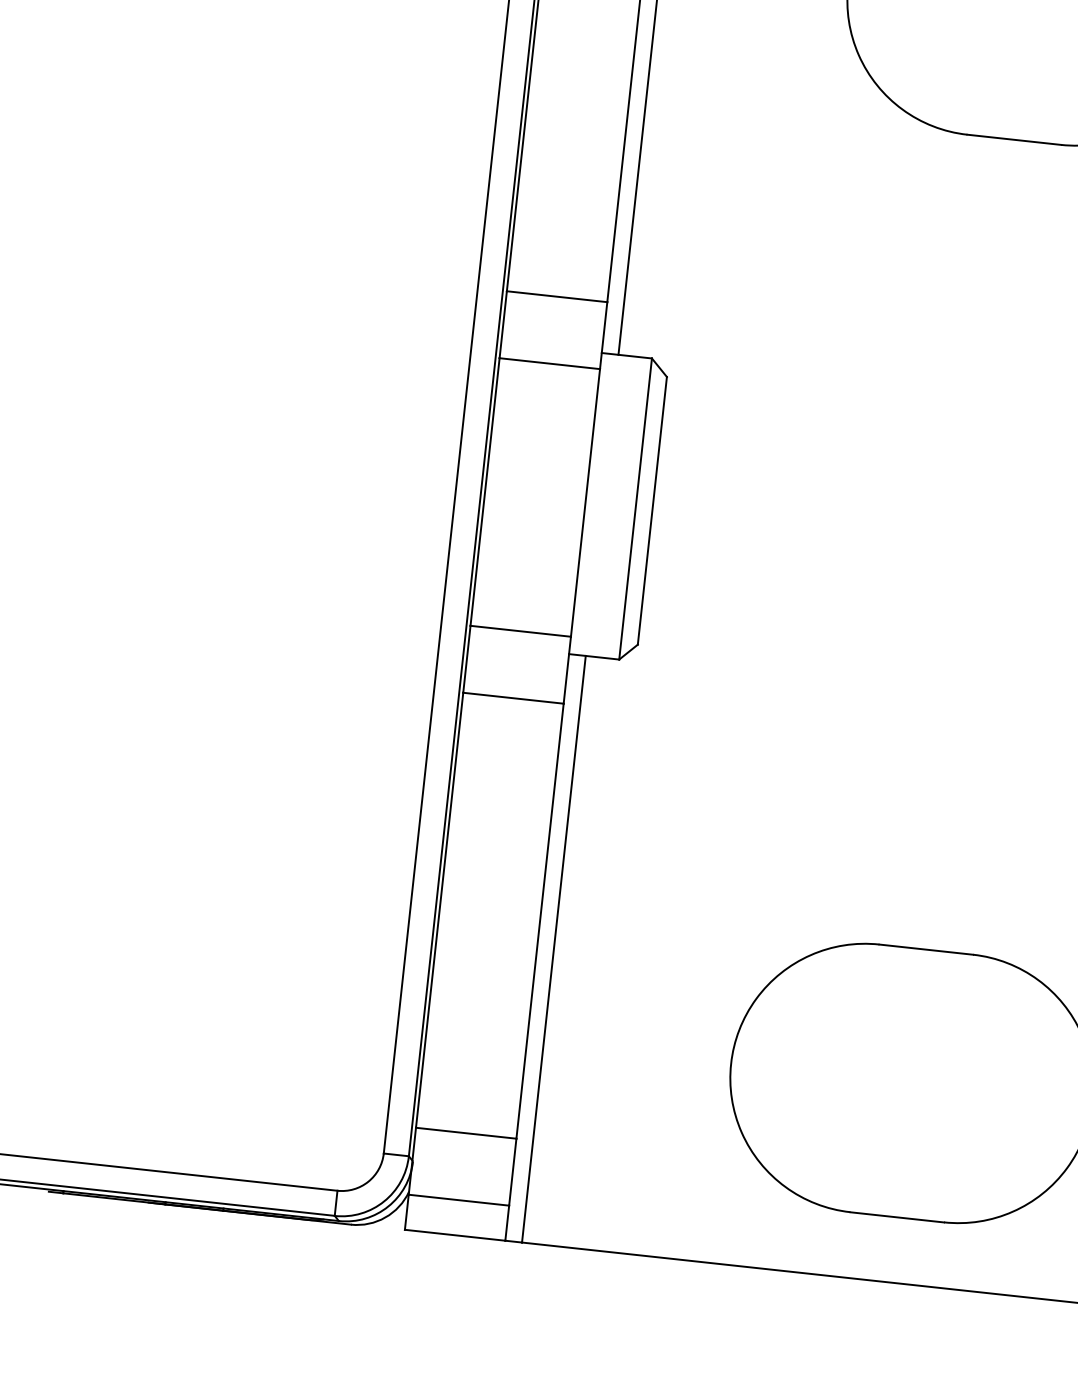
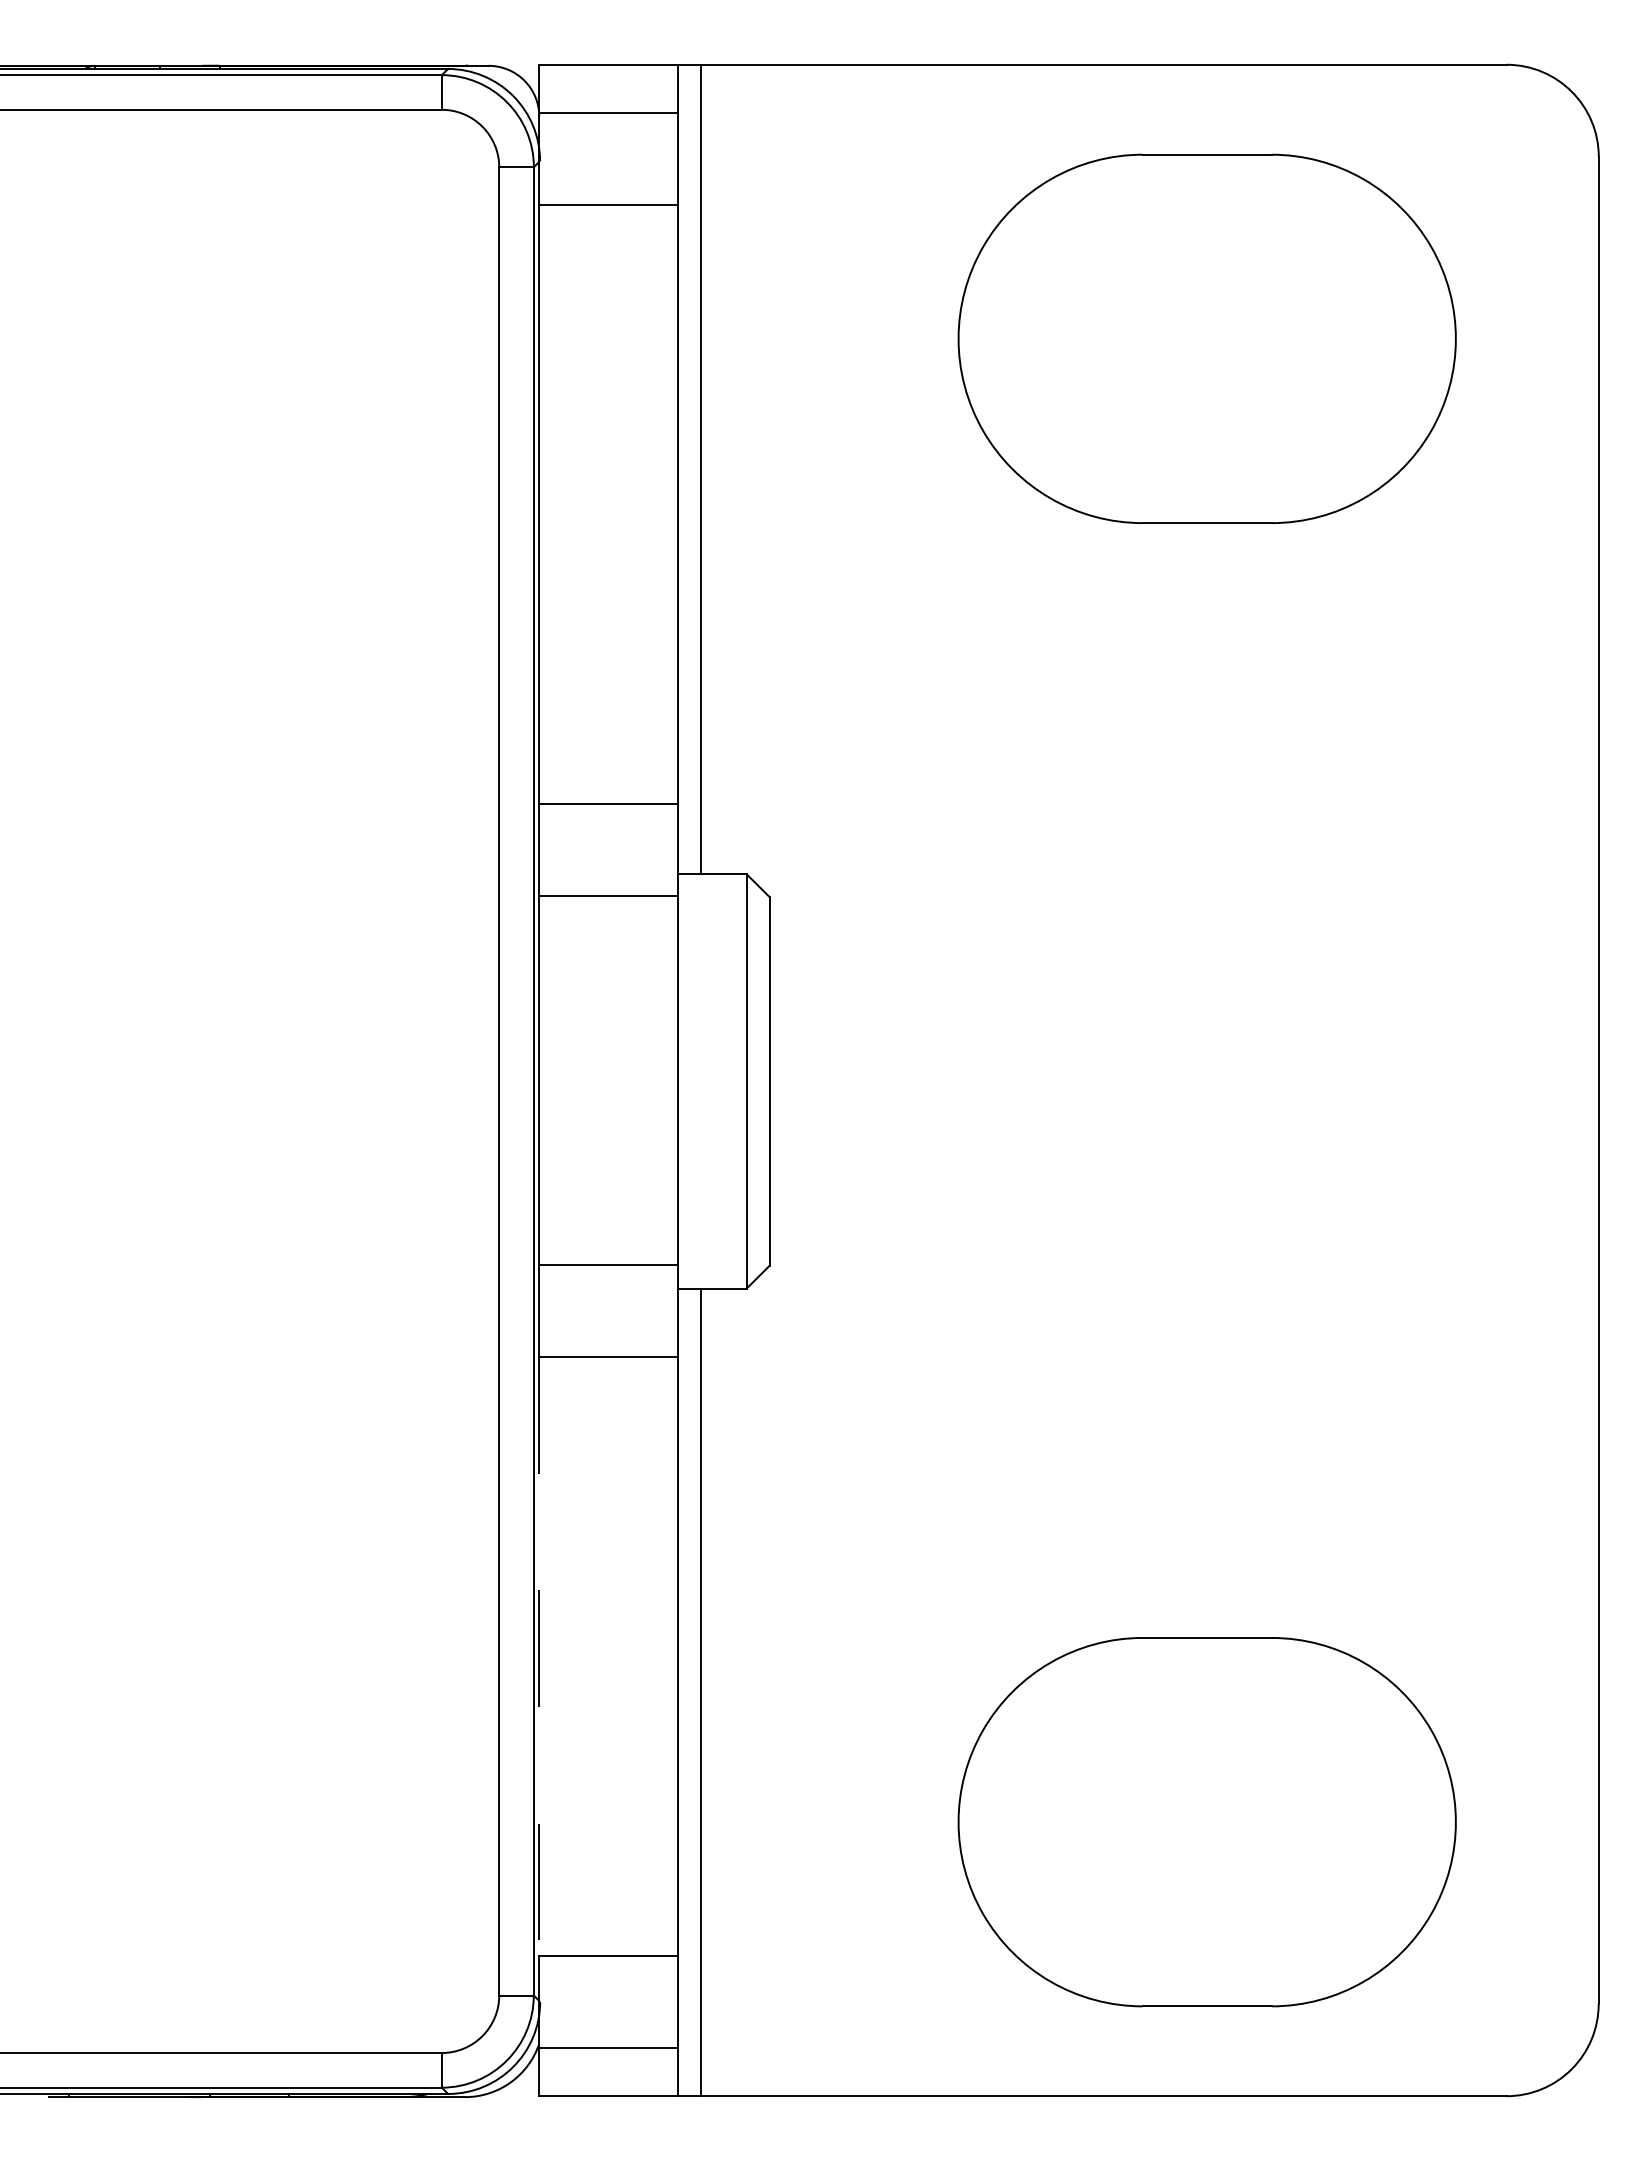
line: (439, 910) -> (539, 1656), solid -> dashed

